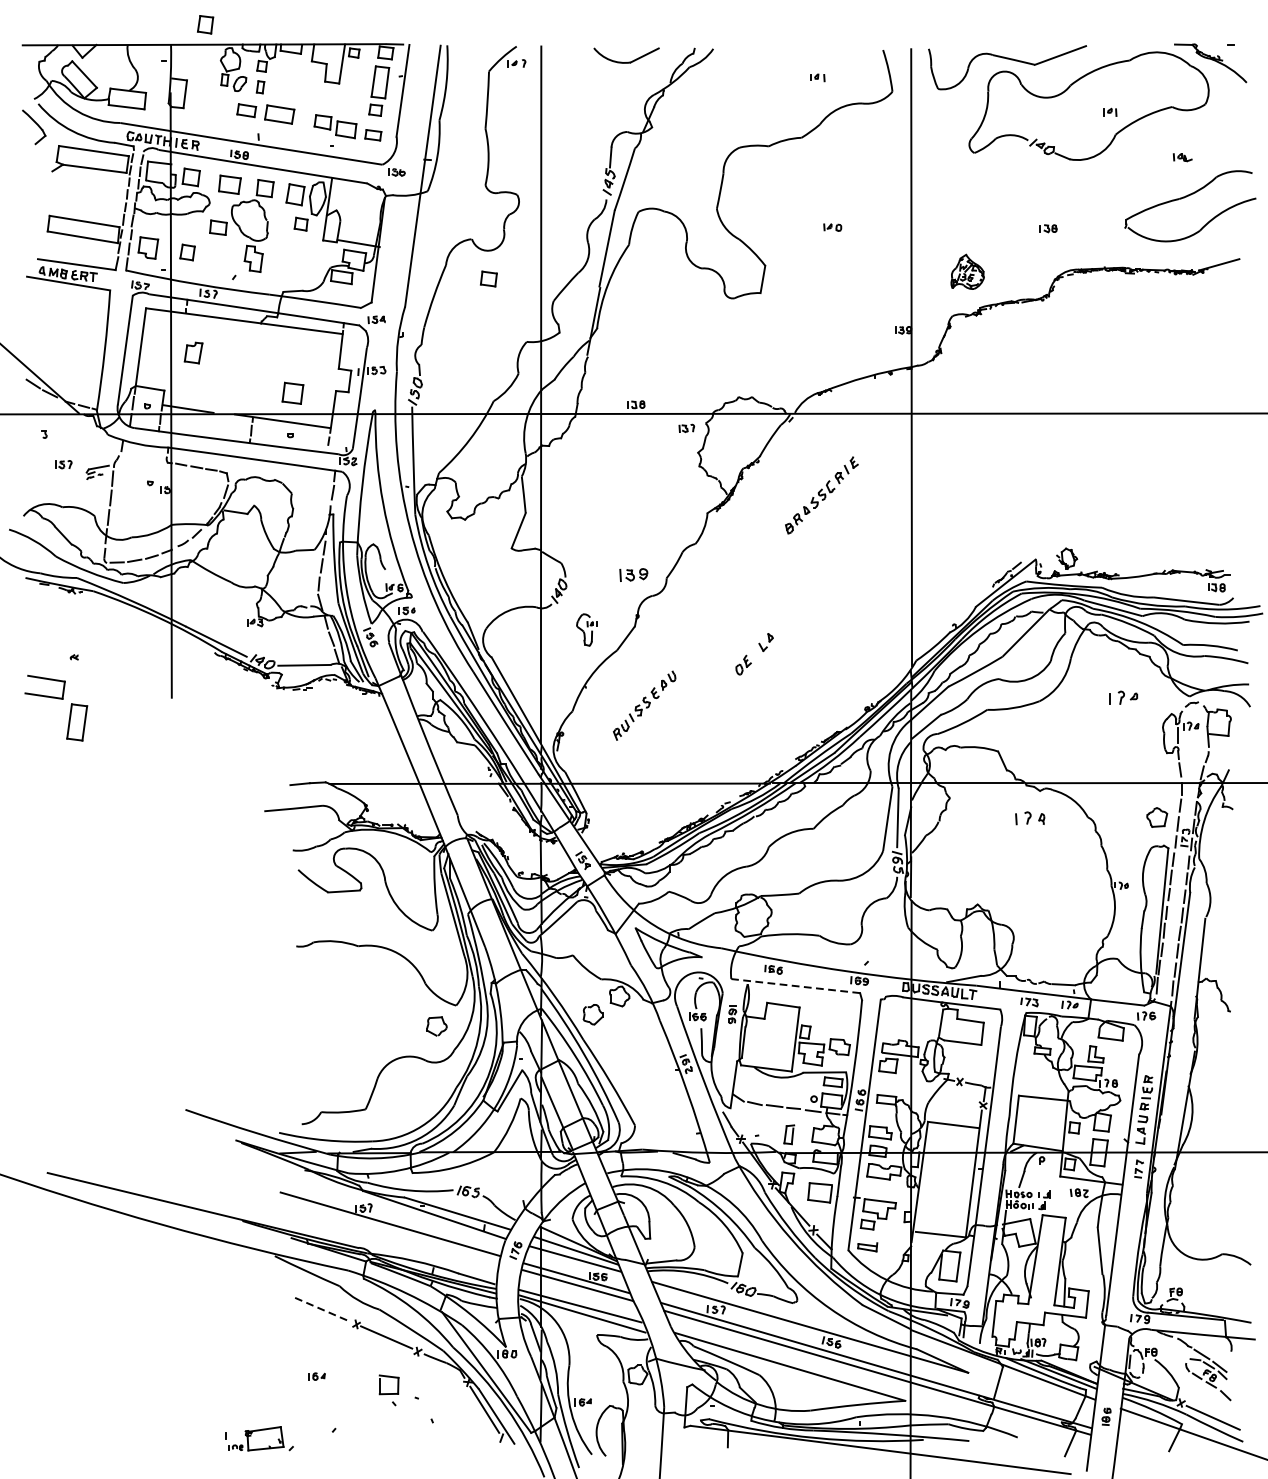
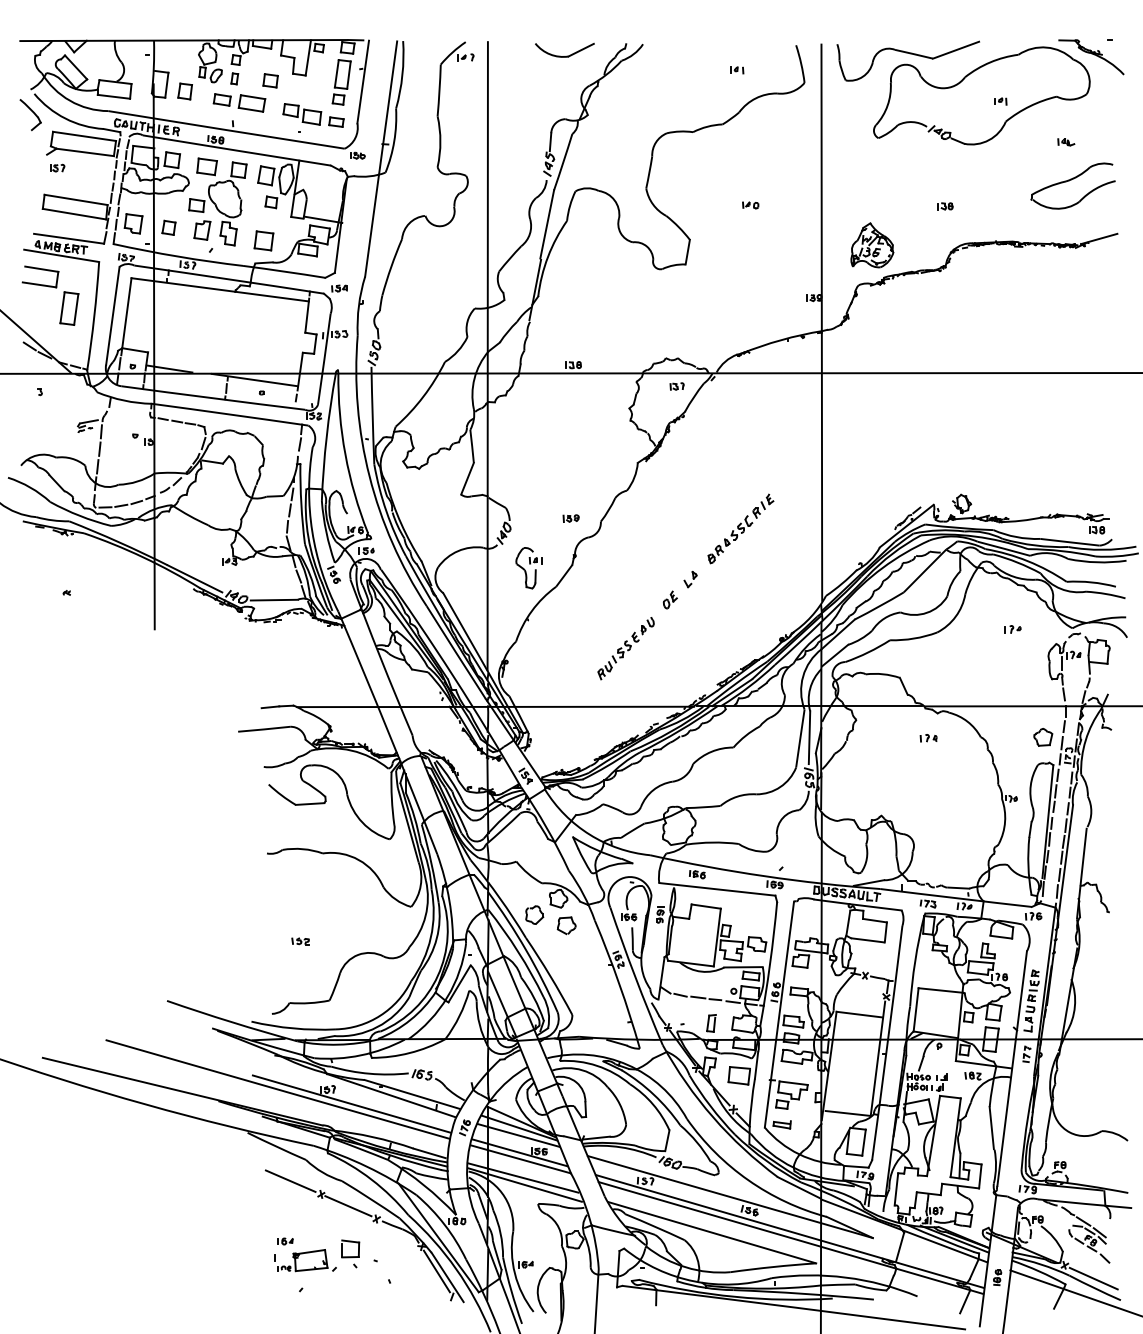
part: (204, 24) -> (184, 91), moved
part: (1189, 205) -> (1072, 185), size x0.71
part: (967, 272) -> (872, 245), size x1.43
part: (488, 278) -> (270, 80), moved
part: (193, 353) -> (202, 230), moved
part: (292, 392) -> (263, 240), moved
part: (686, 428) -> (676, 386), moved
part: (63, 463) -> (57, 167), moved
part: (821, 494) -> (740, 528), moved
part: (632, 574) -> (570, 518), size x0.62
part: (586, 630) -> (528, 568), size x1.43
part: (1123, 697) -> (1012, 629), size x0.62
part: (56, 699) -> (50, 287), moved
part: (643, 705) -> (625, 648), moved
part: (1029, 818) -> (928, 738), size x0.62
line: (794, 986) -> (716, 889), dashed -> solid
part: (436, 1026) -> (566, 925), moved
part: (333, 1043) -> (300, 941), added
line: (307, 1208) -> (277, 1089), added
line: (323, 1310) -> (291, 1181), dashed -> solid
part: (259, 1438) -> (305, 1260), moved

